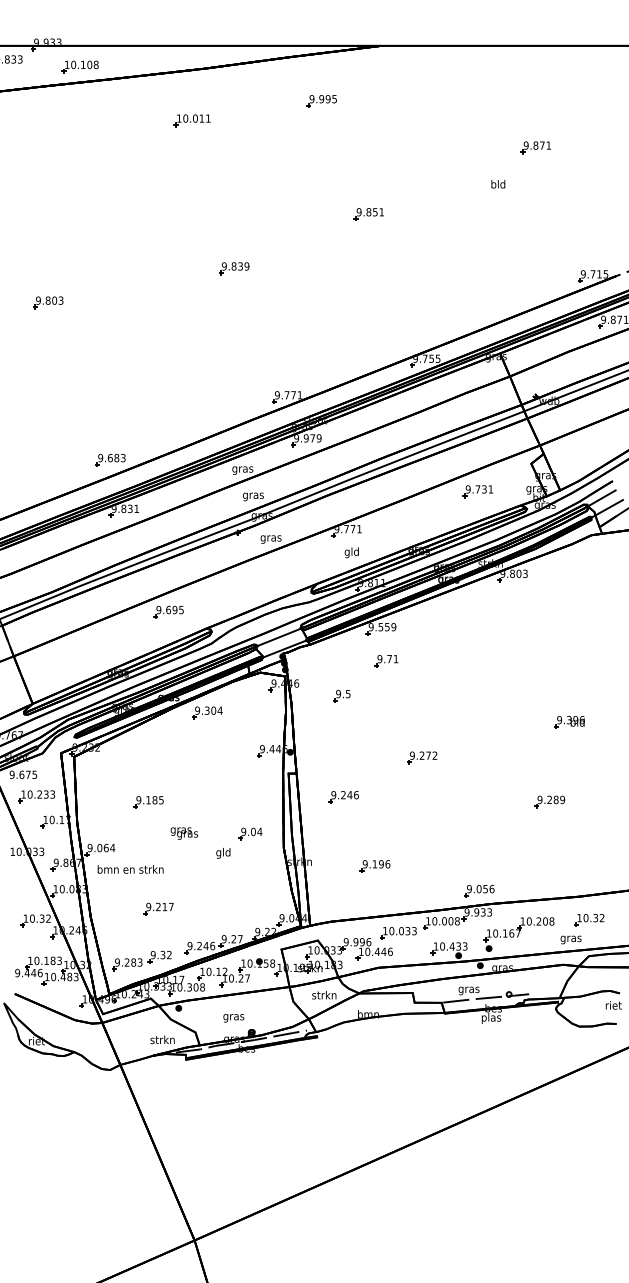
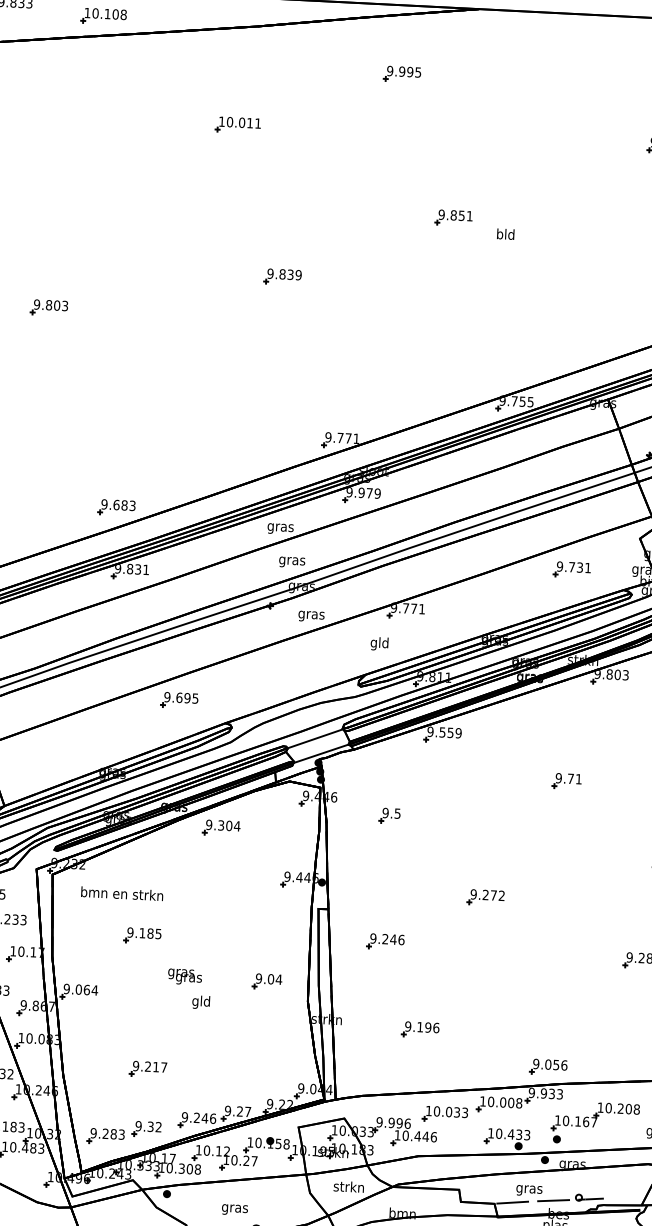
part: (191, 120) -> (237, 124), moved
text: (498, 184) -> (505, 234), moved
text: (351, 552) -> (379, 643), moved
part: (386, 661) -> (566, 781), moved
text: (223, 853) -> (201, 1002), moved
text: (130, 869) -> (122, 893), moved

